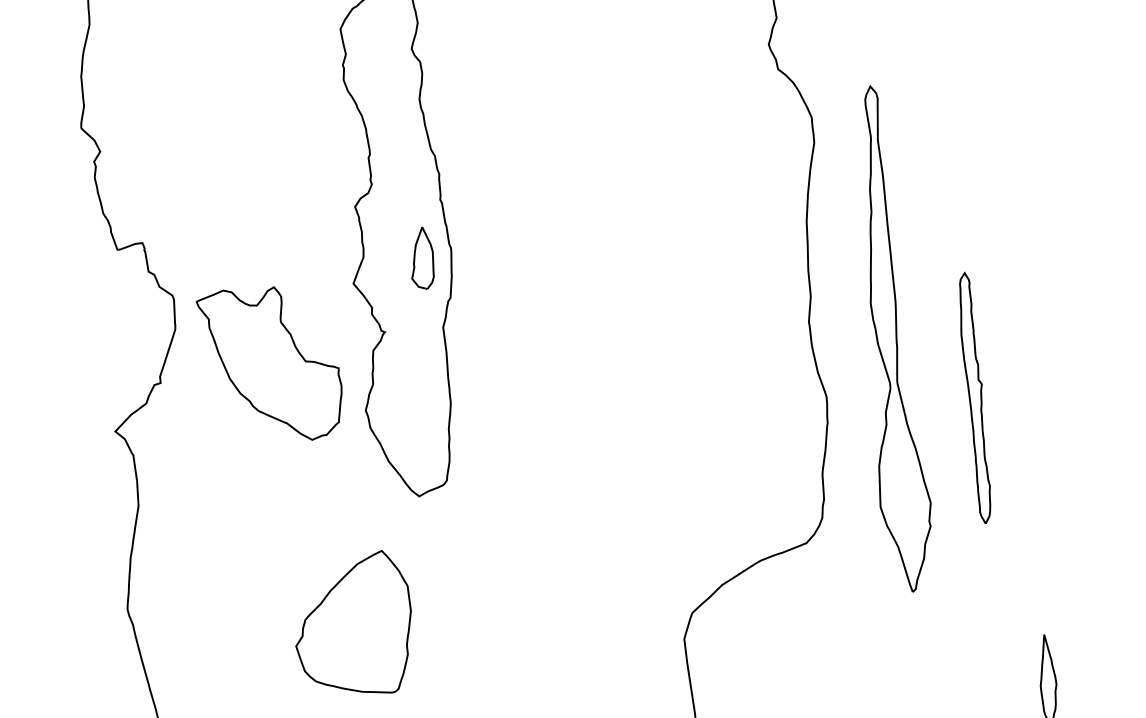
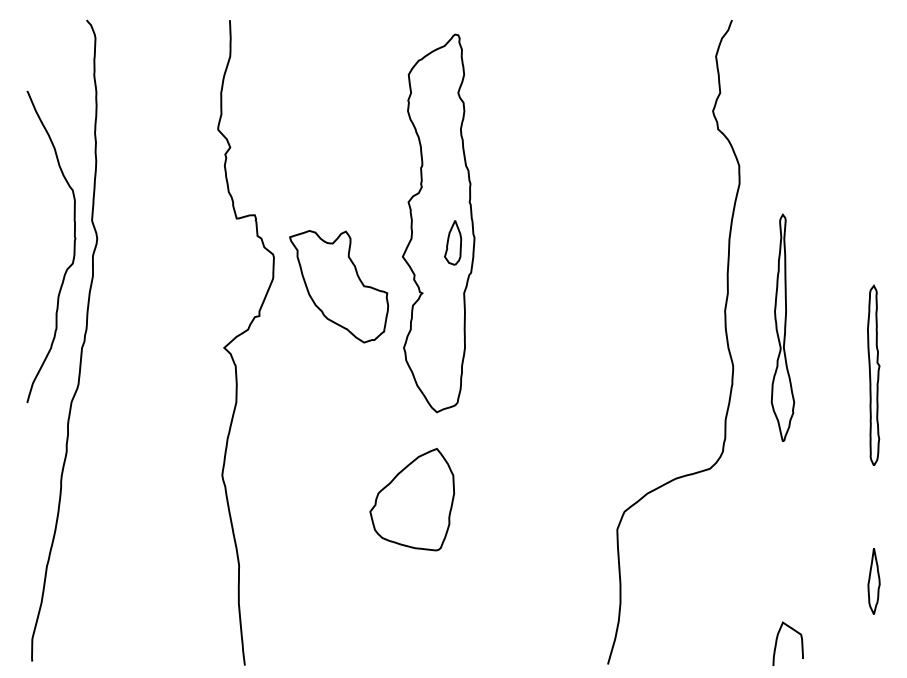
part: (890, 337) -> (782, 327), size x0.62
part: (271, 364) -> (339, 286), moved
part: (974, 396) -> (873, 374), moved
part: (353, 624) -> (412, 499), moved

